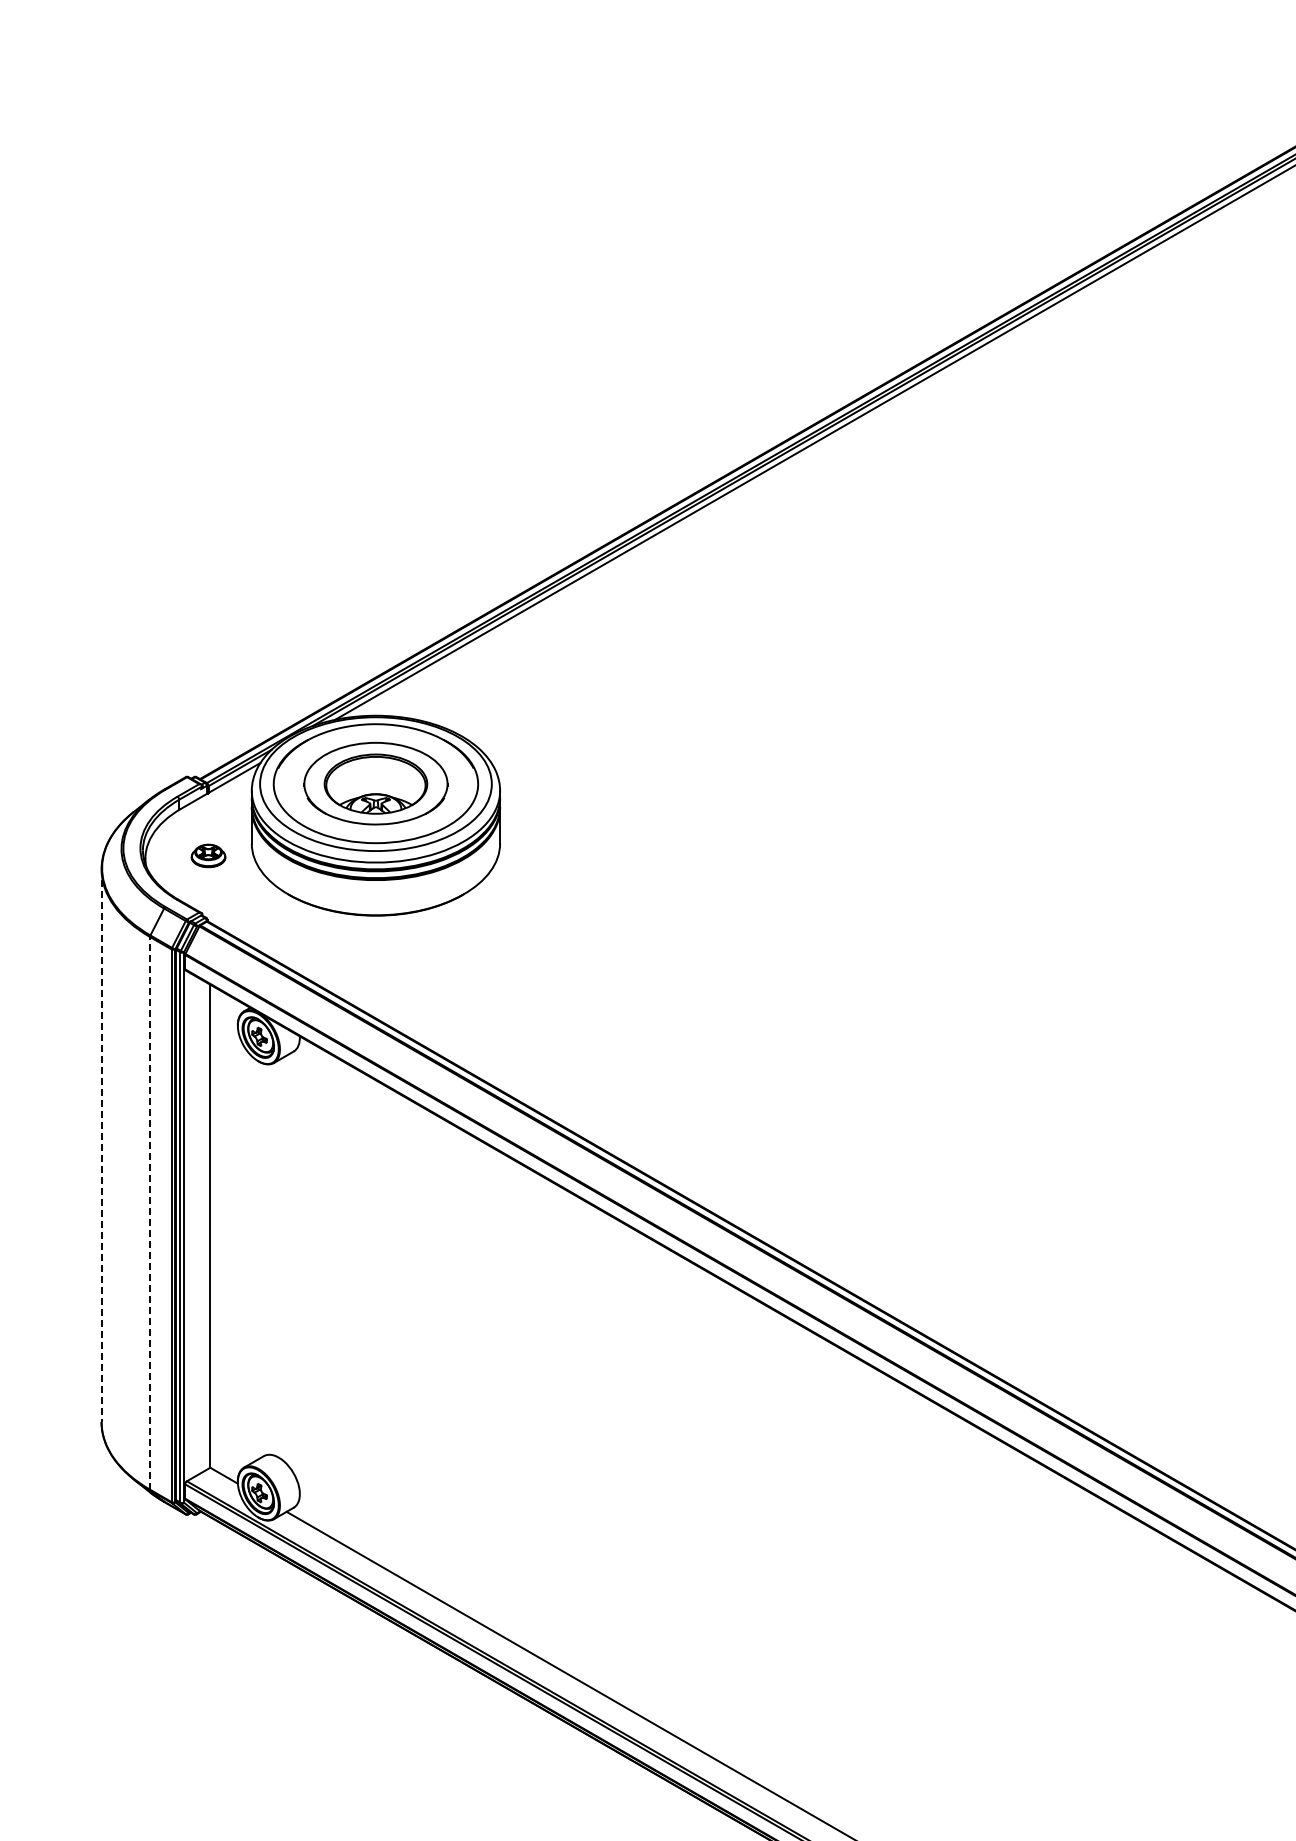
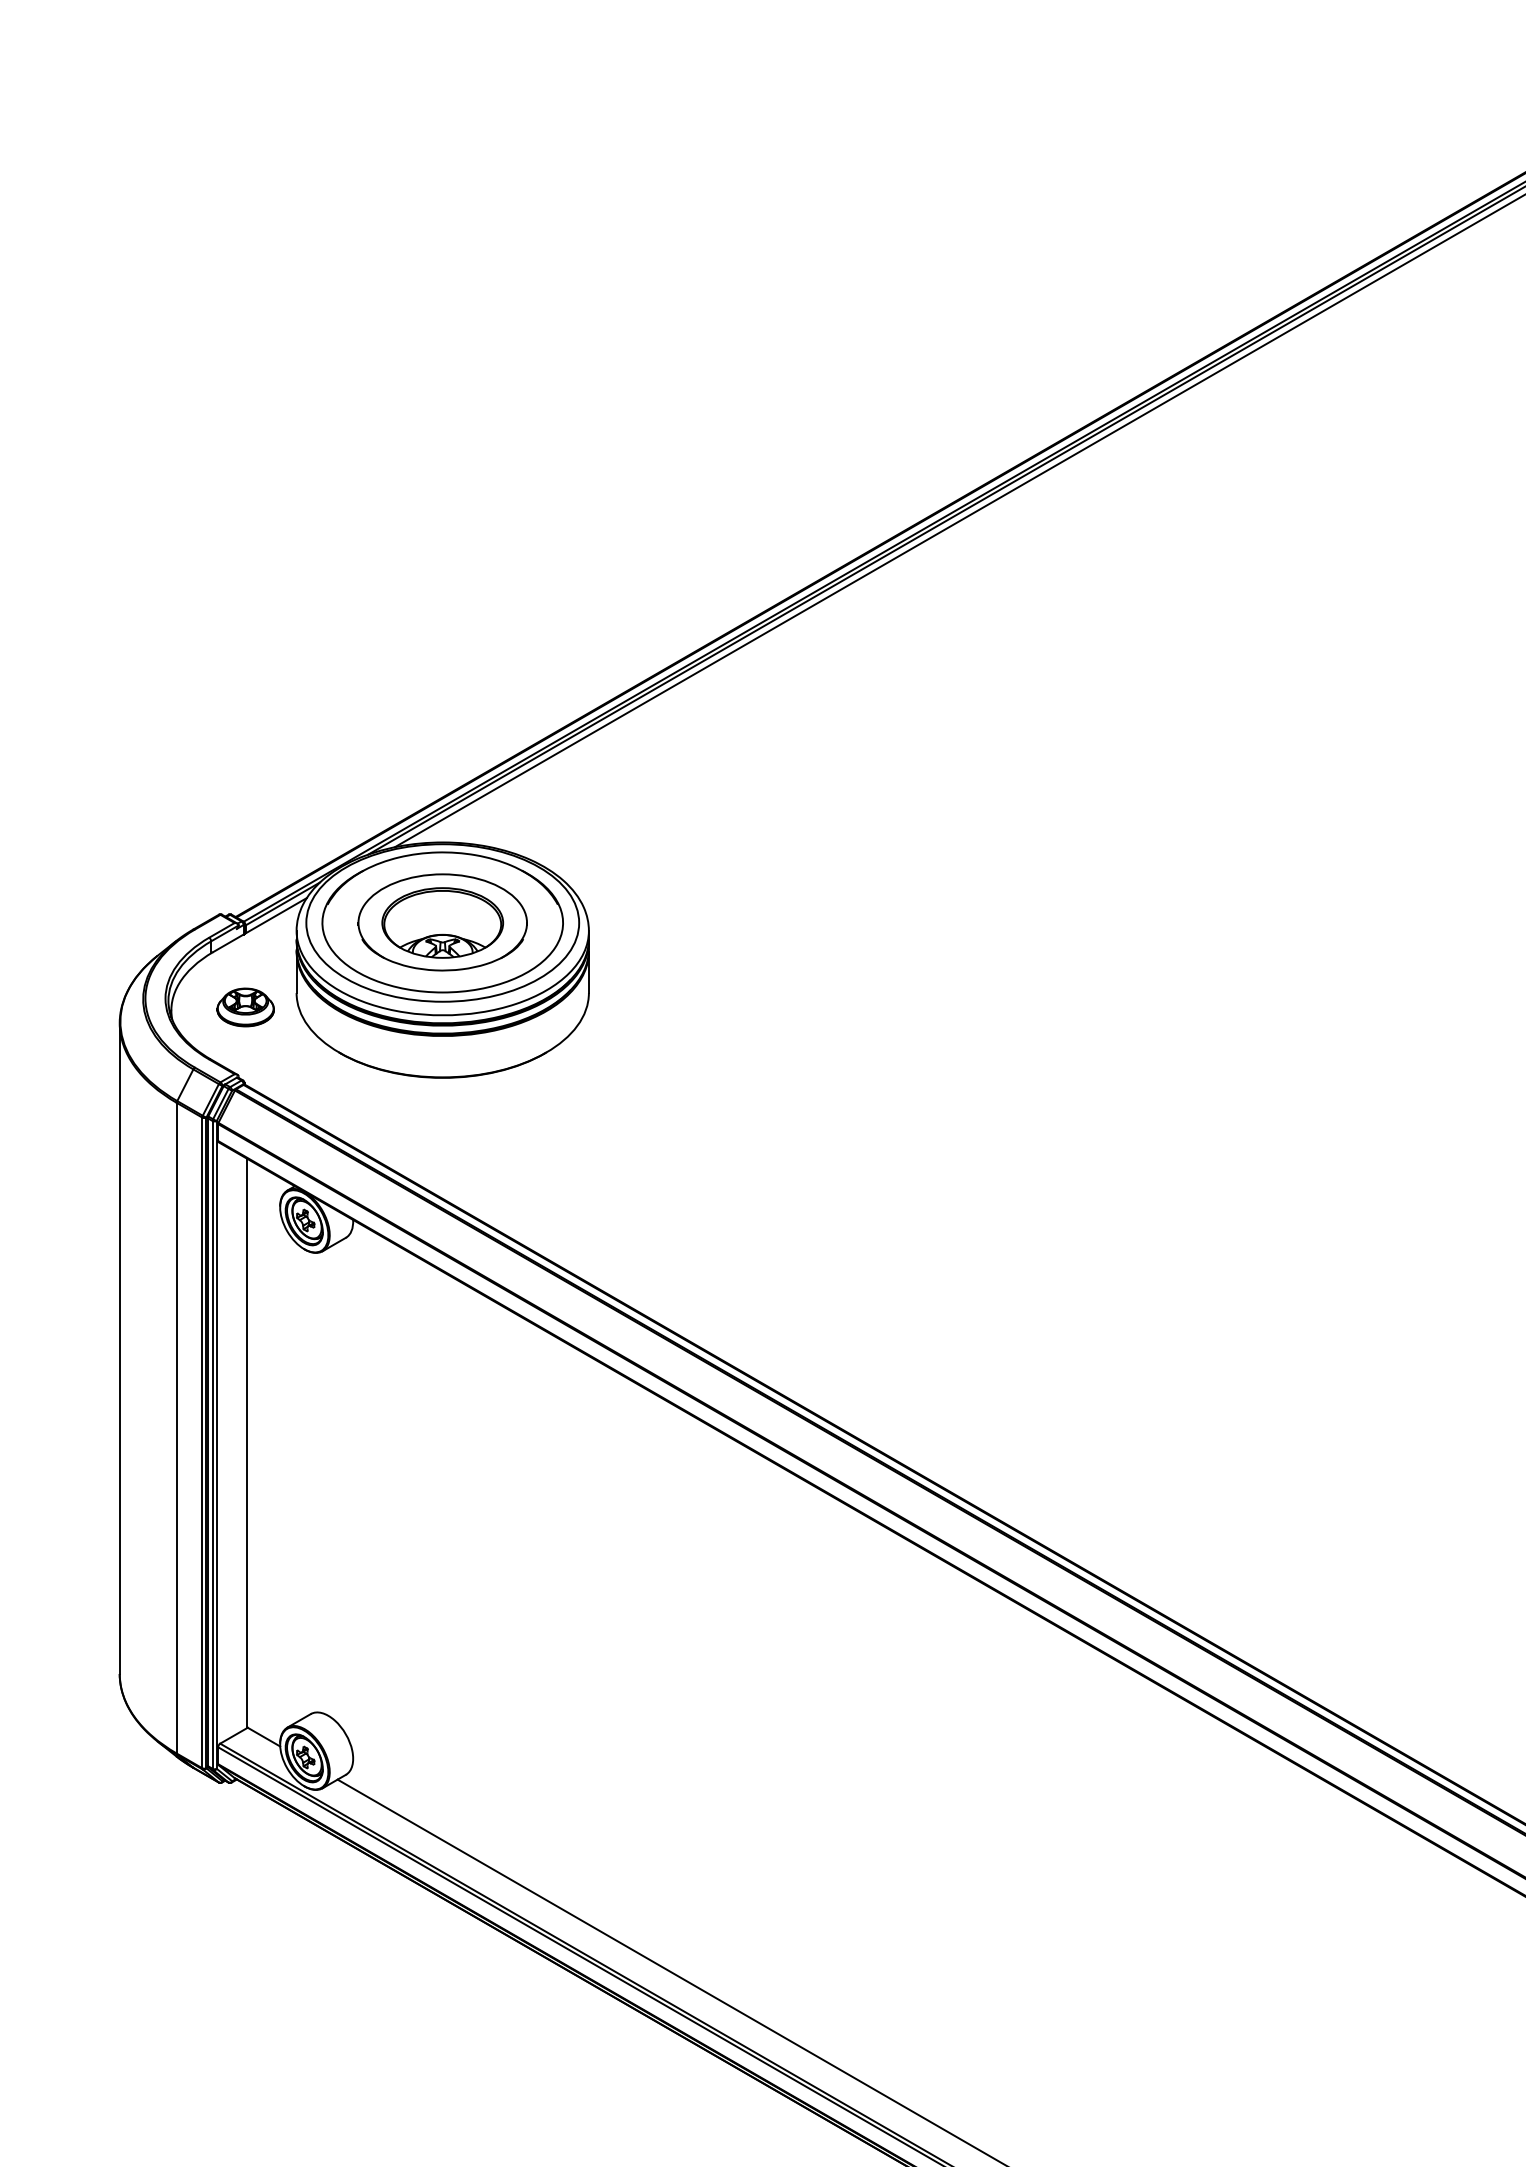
part: (208, 855) -> (245, 1006), size x1.43
line: (101, 1146) -> (119, 1349), dashed -> solid
line: (150, 1212) -> (177, 1427), dashed -> solid

